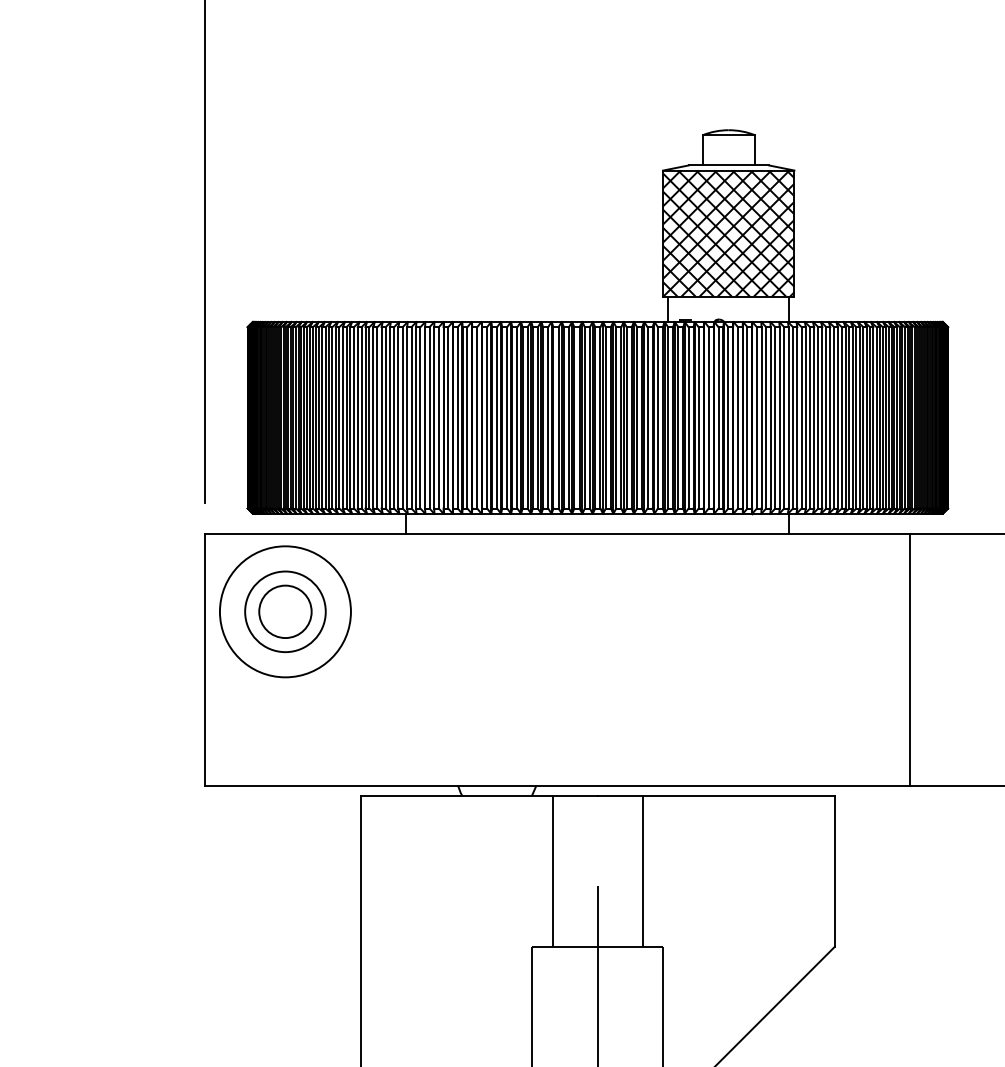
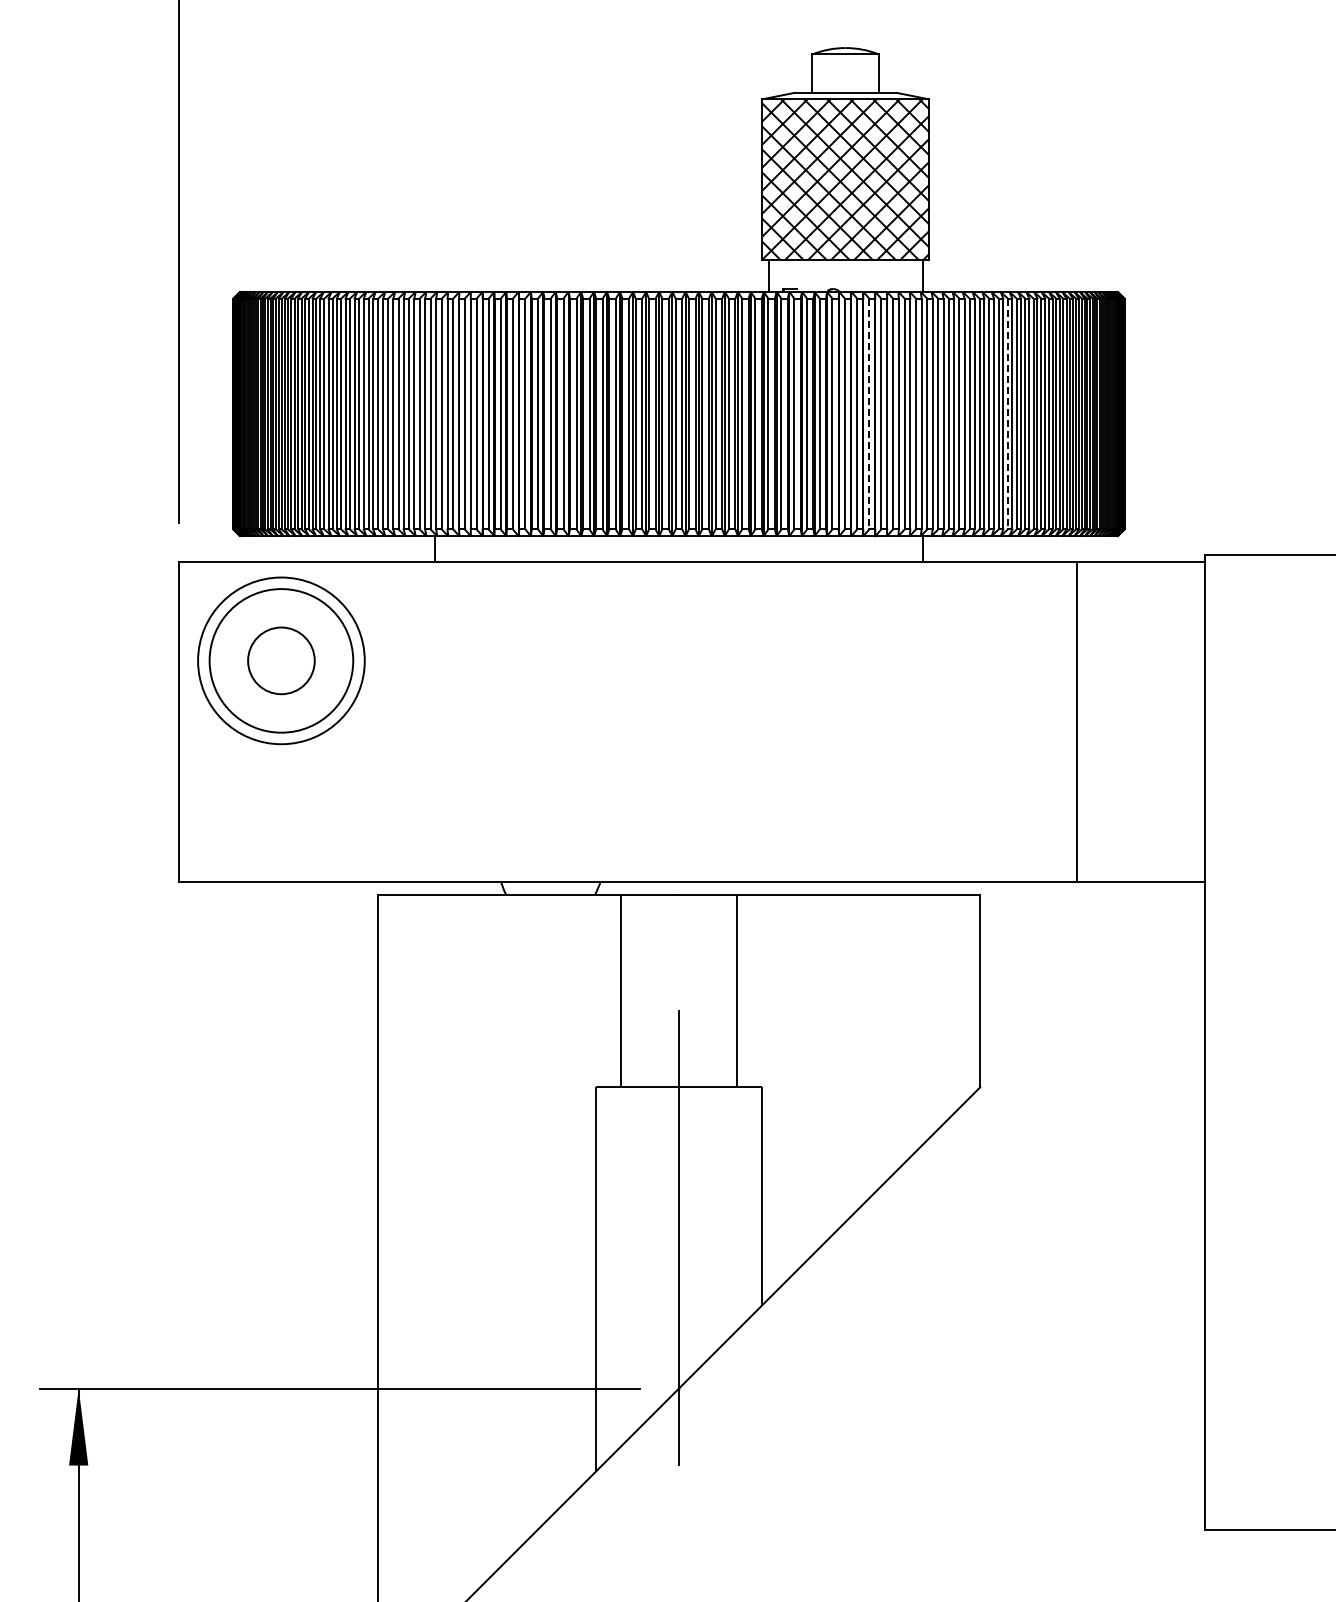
line: (747, 418) -> (869, 414), solid -> dashed
line: (856, 418) -> (1007, 414), solid -> dashed
circle: (285, 611) -> (281, 660), size x1.4

